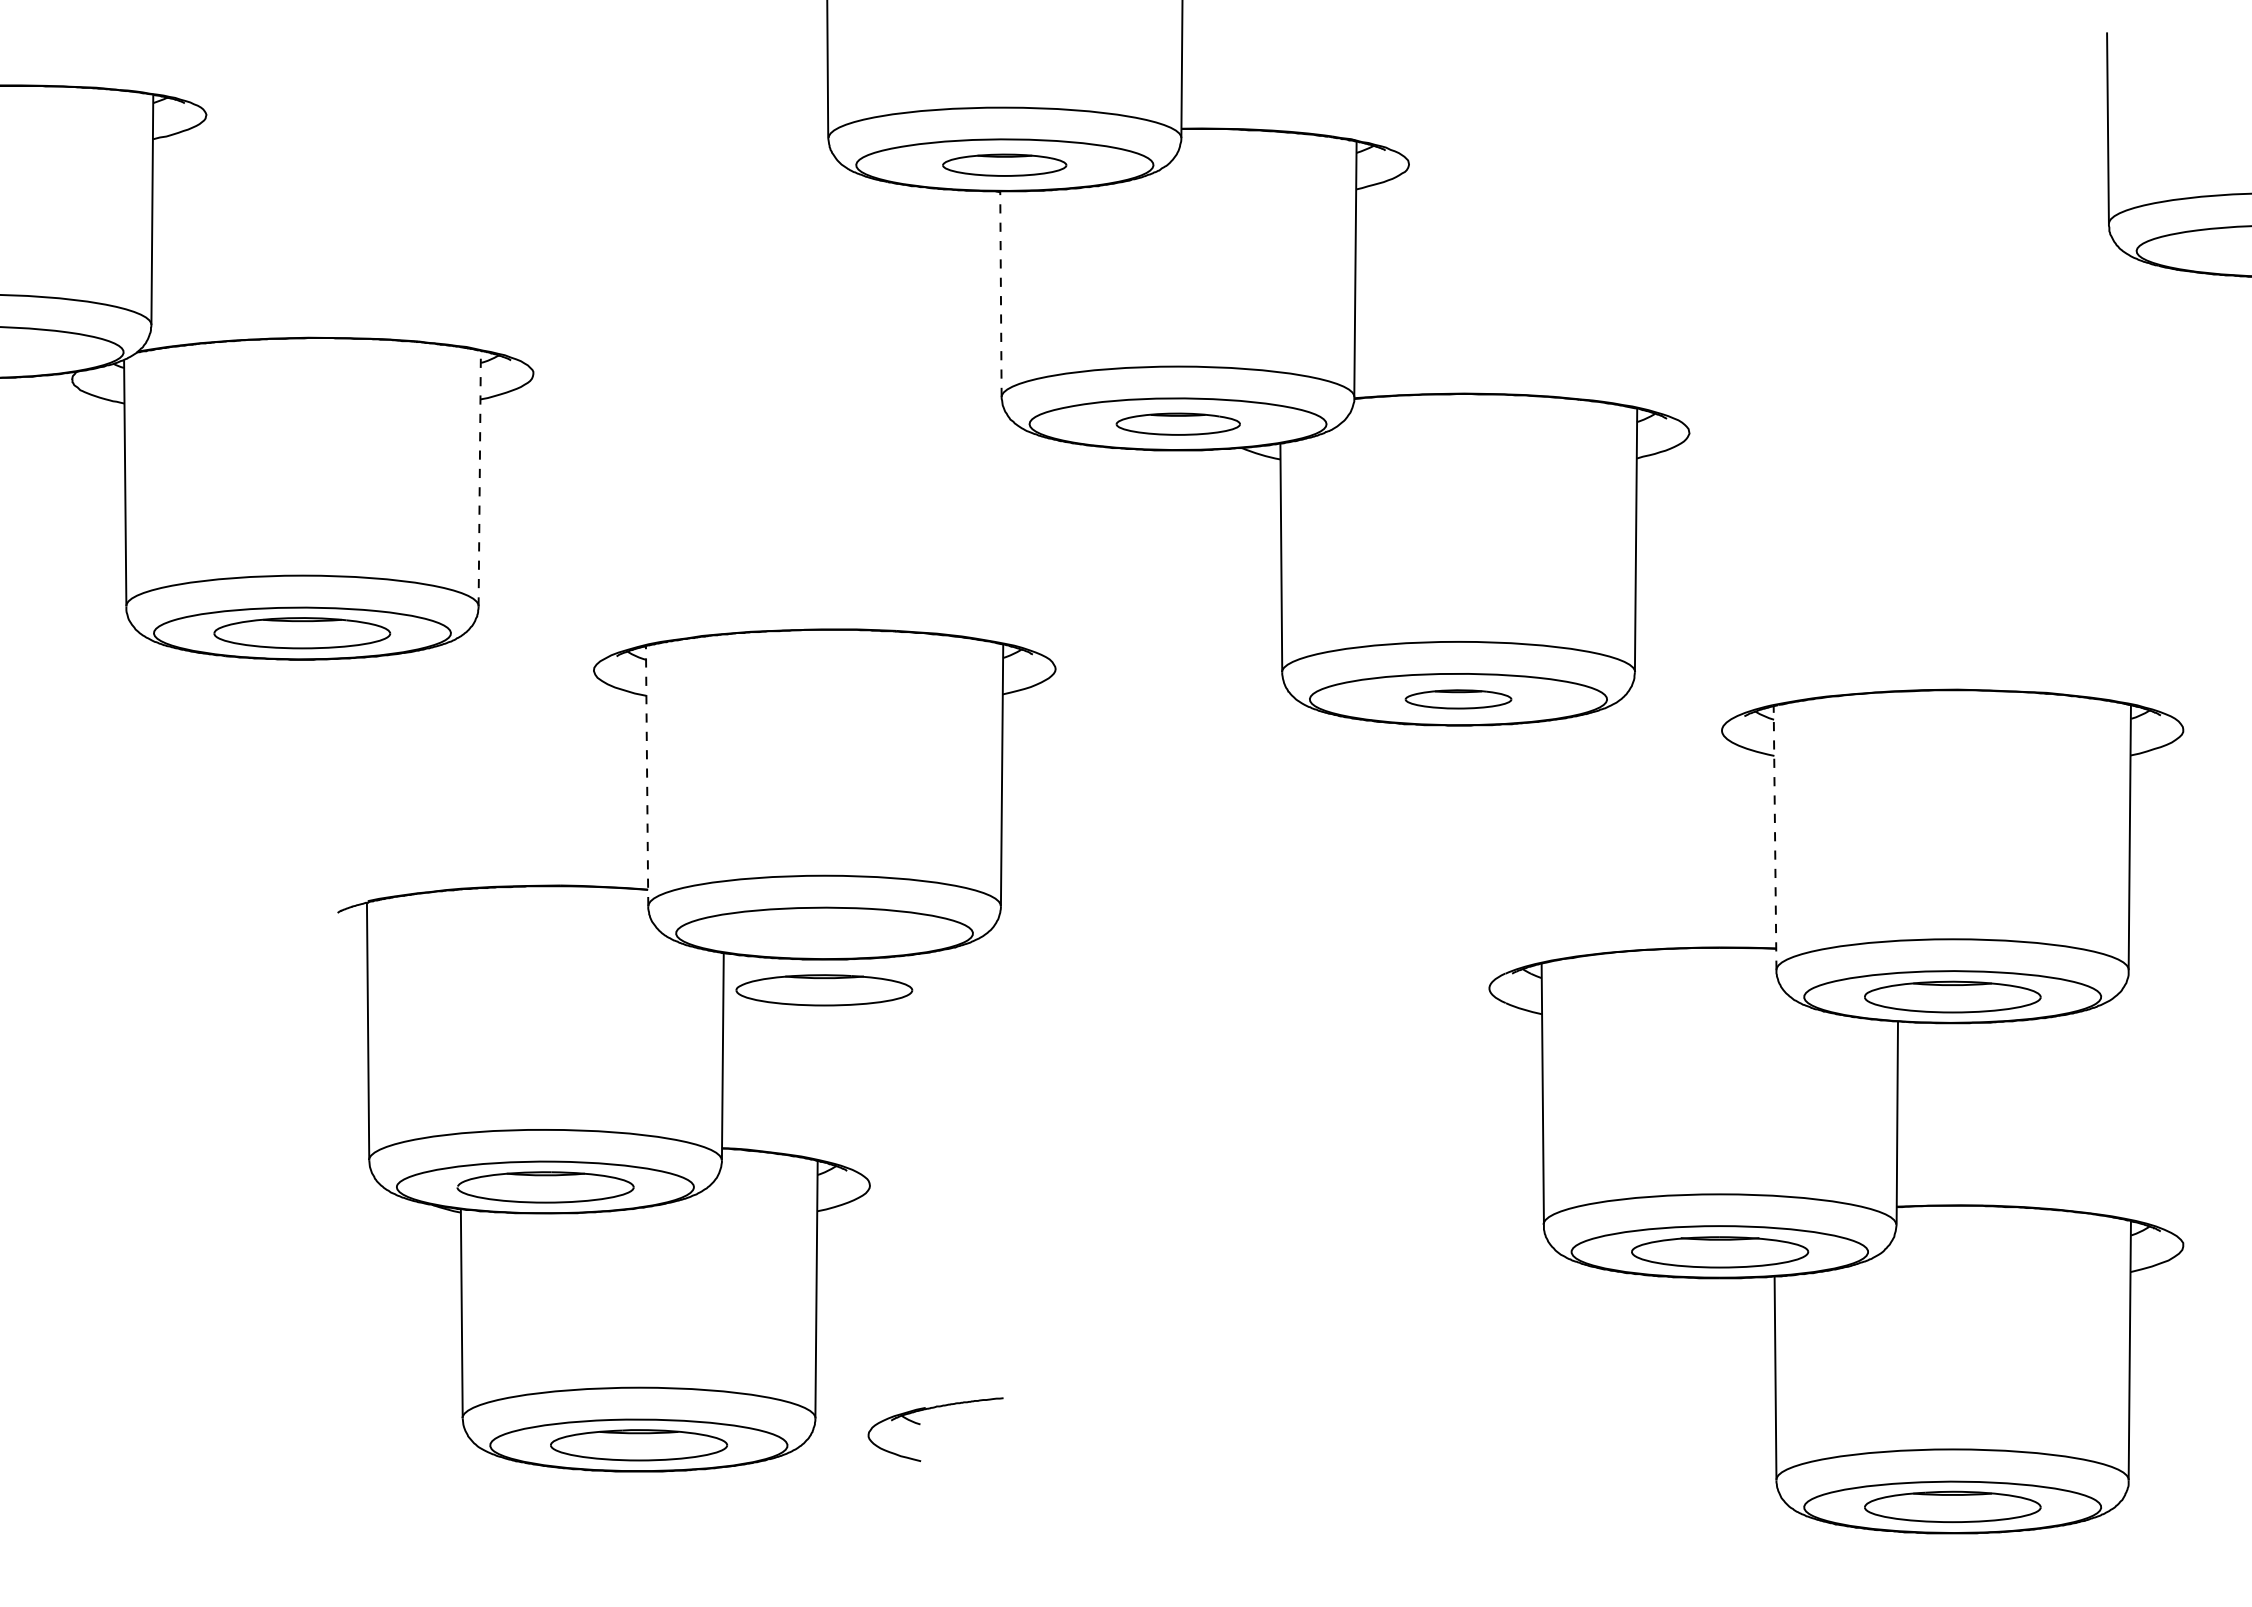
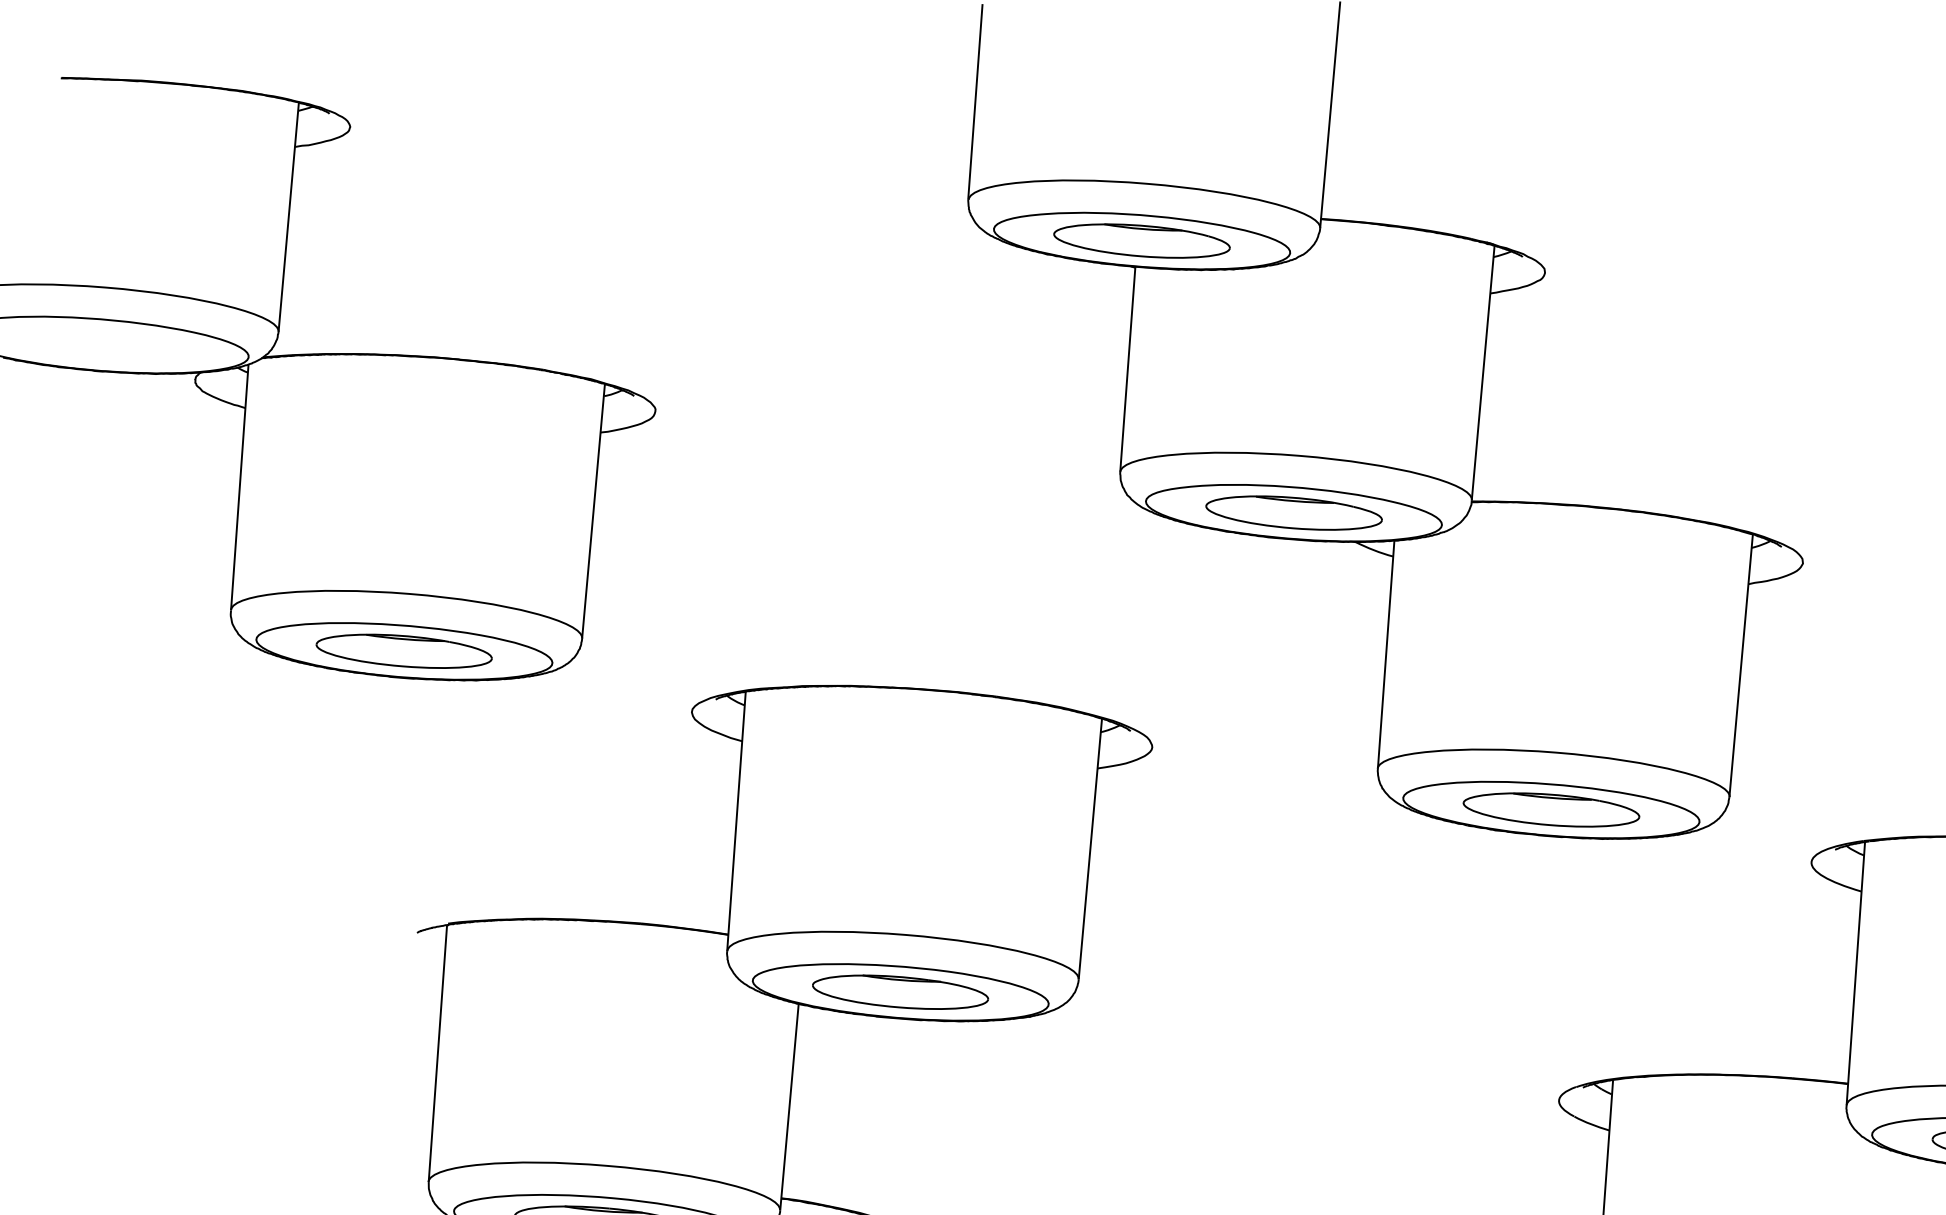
part: (1004, 165) -> (1141, 241), size x1.43
line: (1000, 294) -> (1127, 369), dashed -> solid
part: (1178, 424) -> (1294, 513), size x1.43
line: (479, 478) -> (593, 511), dashed -> solid
part: (1458, 699) -> (1551, 810), size x1.67
line: (647, 776) -> (736, 821), dashed -> solid
line: (1775, 837) -> (1856, 973), dashed -> solid
part: (824, 990) -> (900, 992), moved

